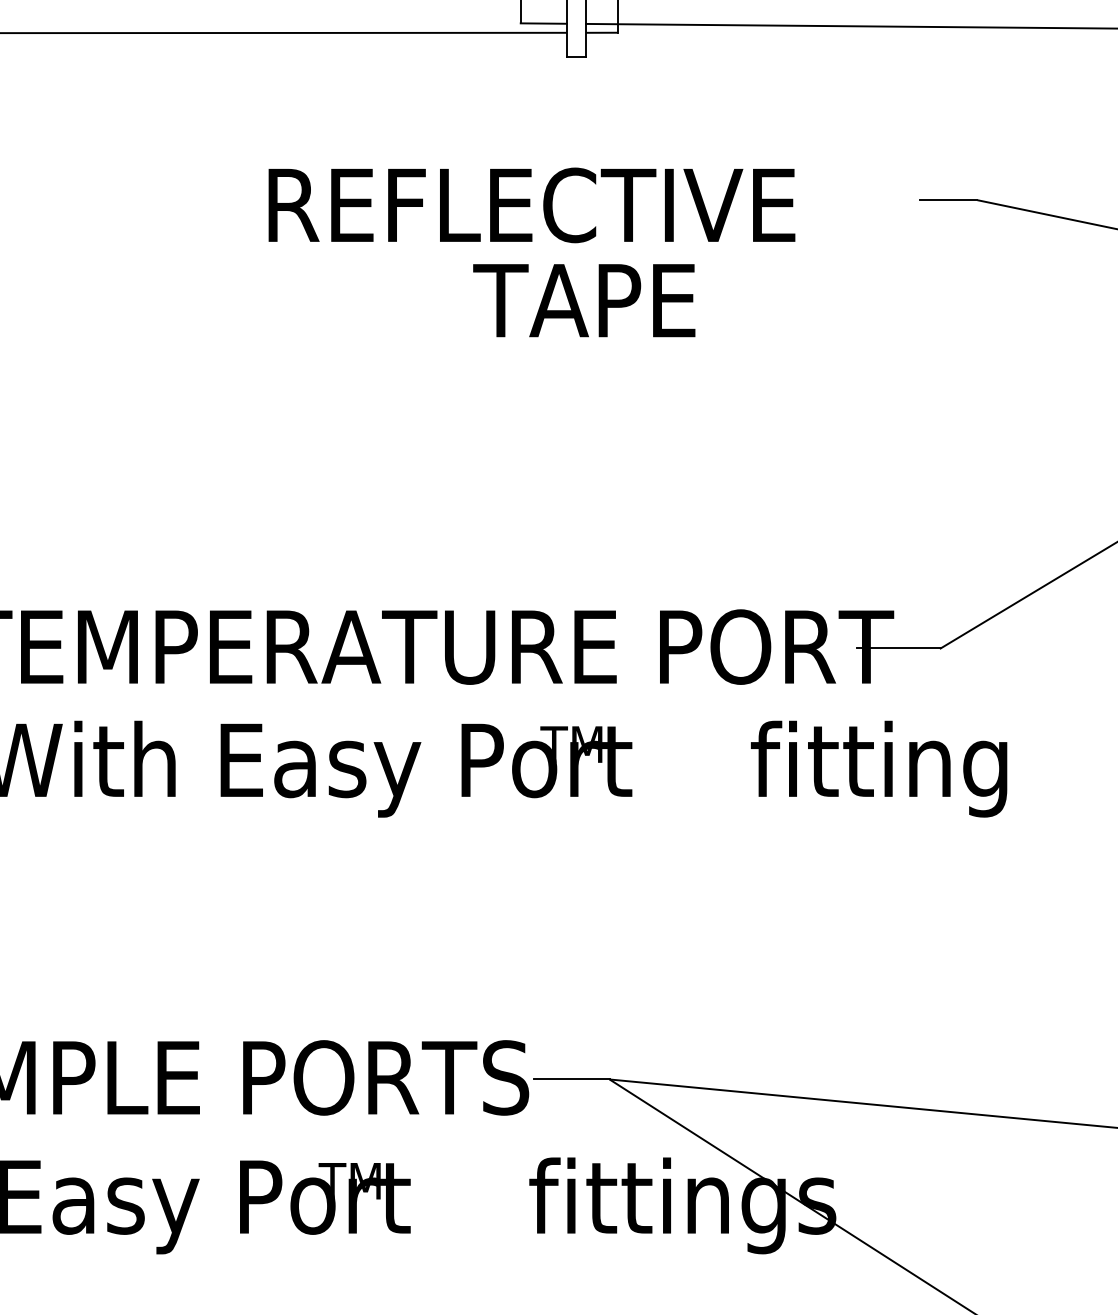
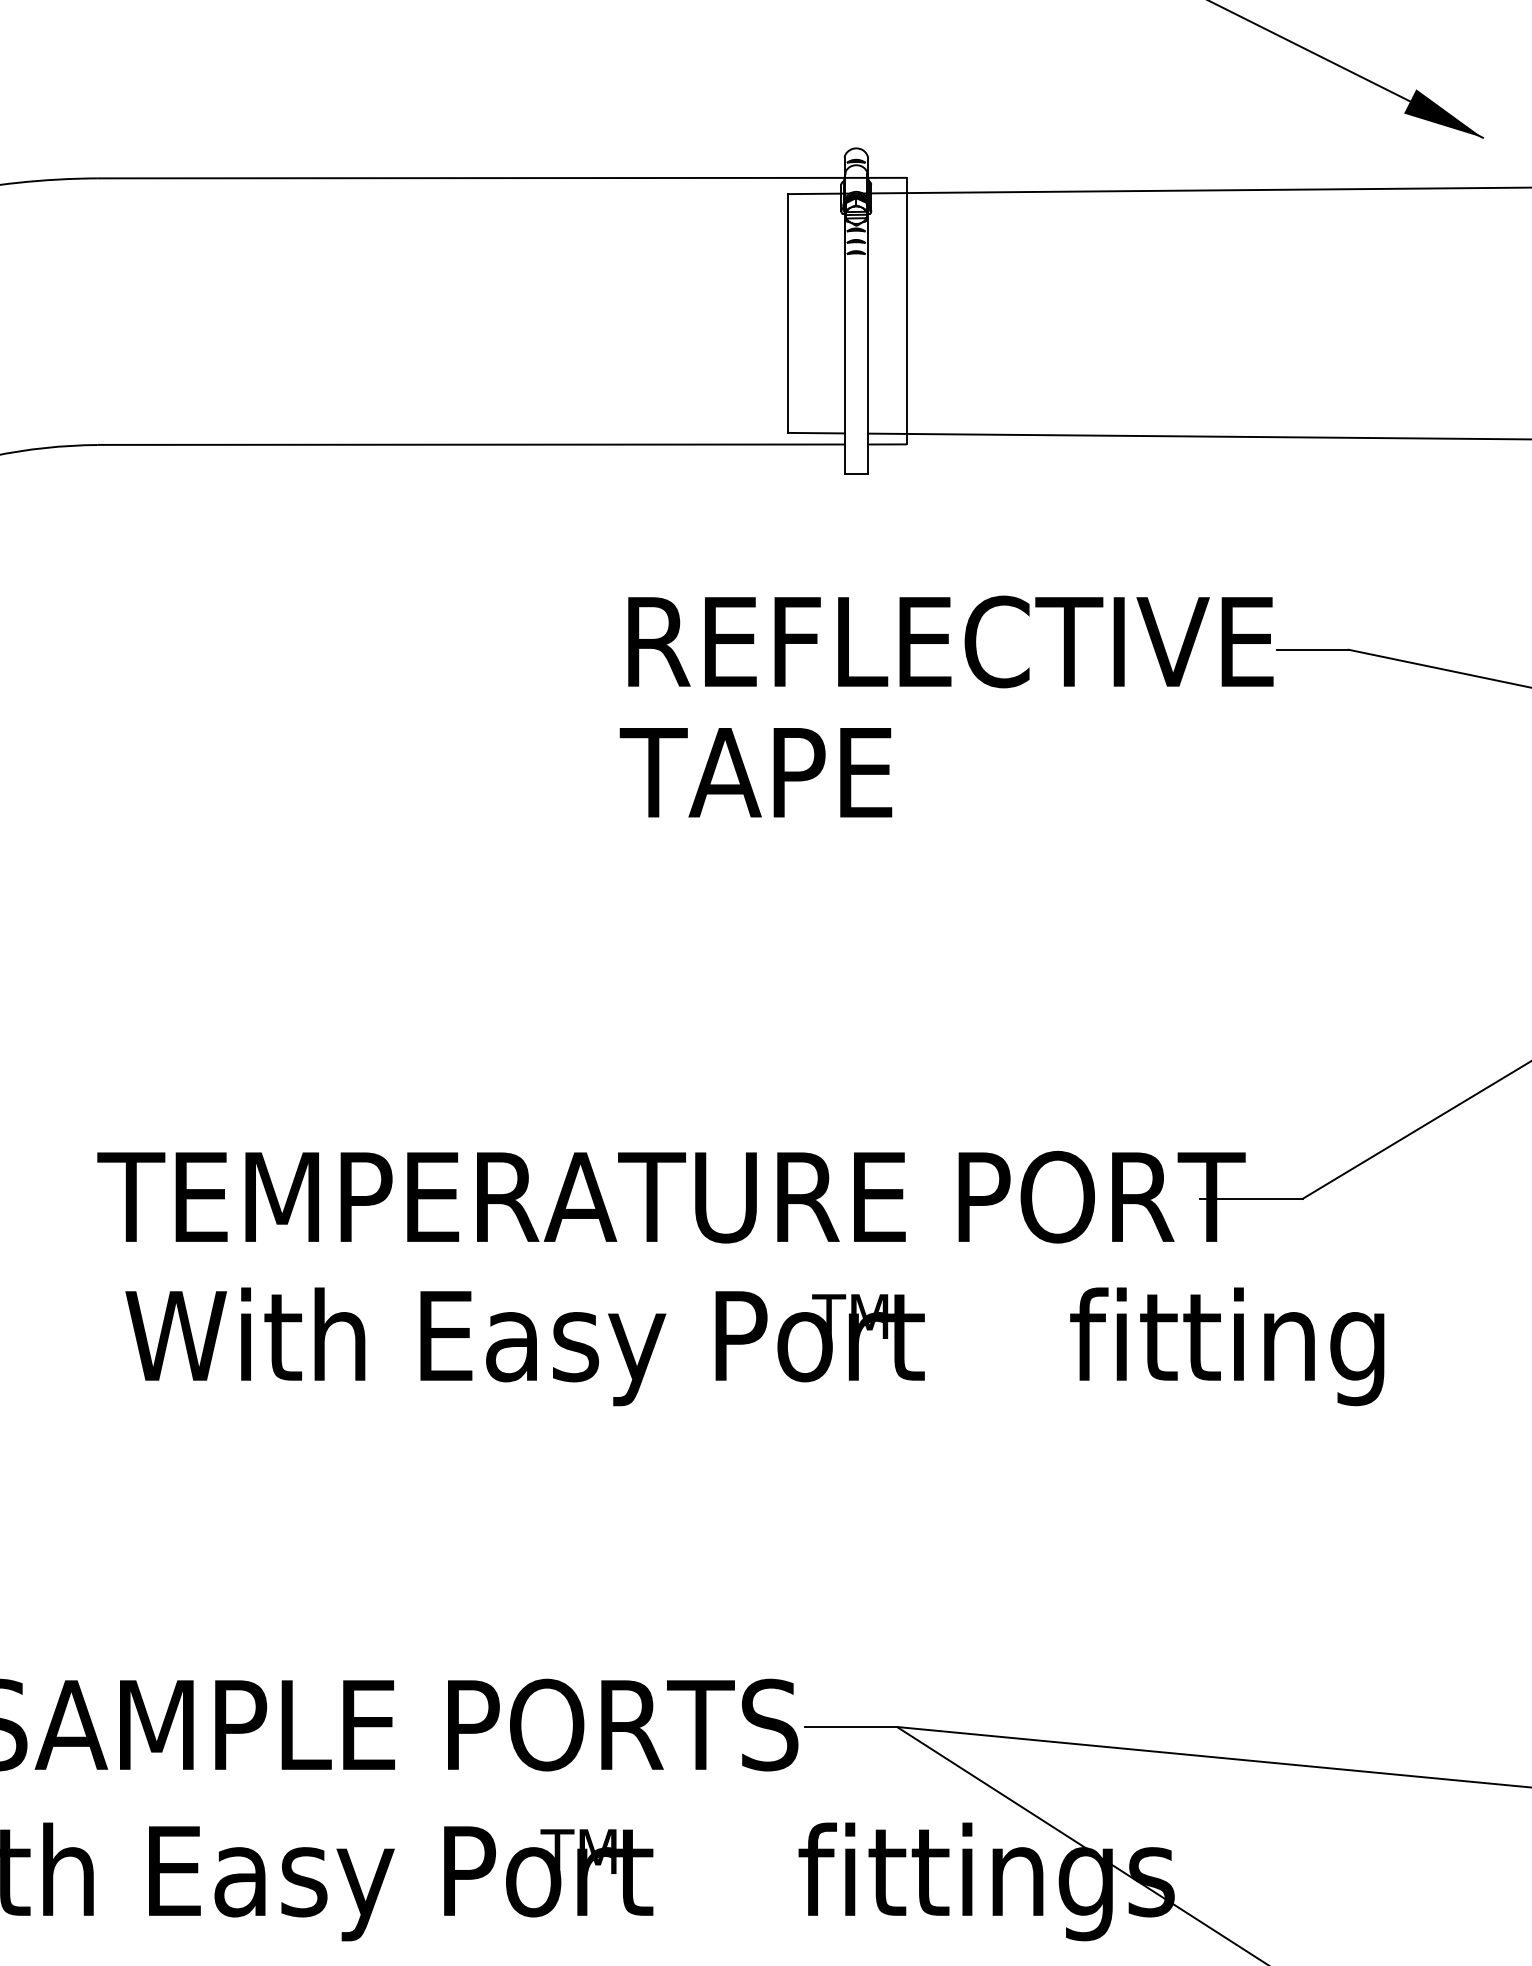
text: (531, 205) -> (950, 641), moved
text: (583, 300) -> (755, 772), moved

